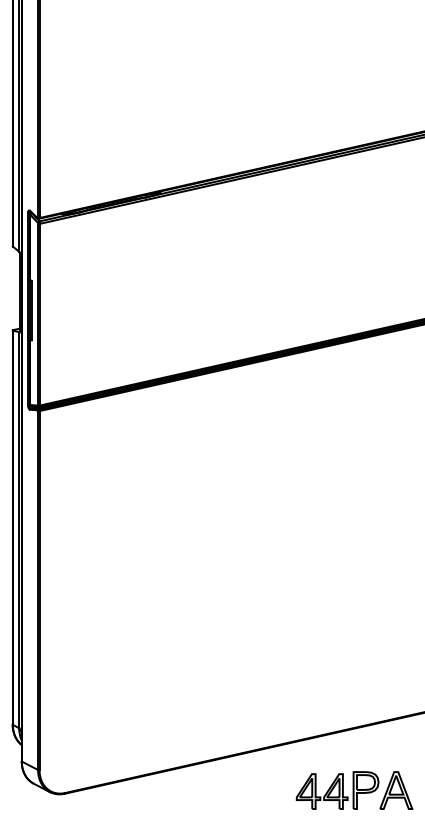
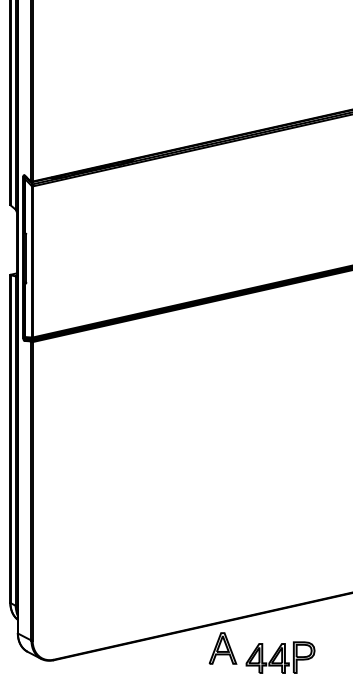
part: (396, 790) -> (223, 648), moved

